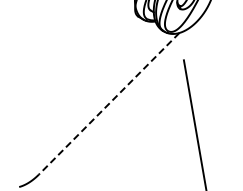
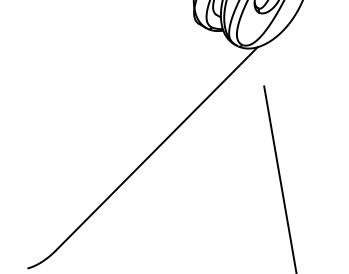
line: (109, 103) -> (157, 148), dashed -> solid

